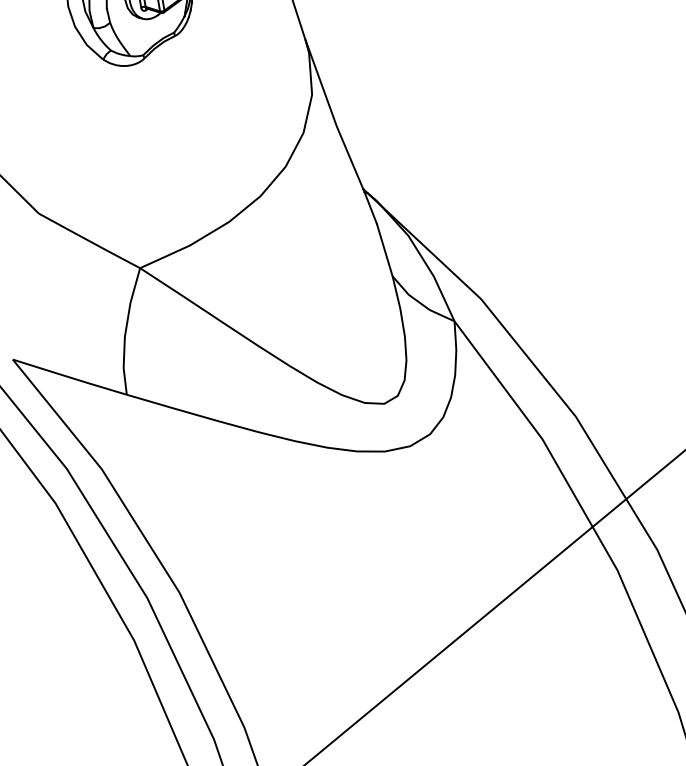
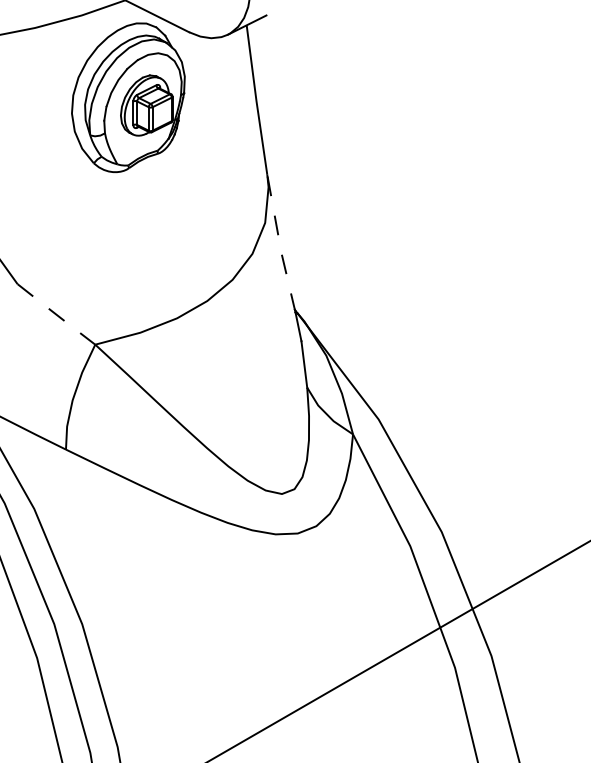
line: (332, 115) -> (279, 243), solid -> dashed
line: (89, 240) -> (56, 314), solid -> dashed

